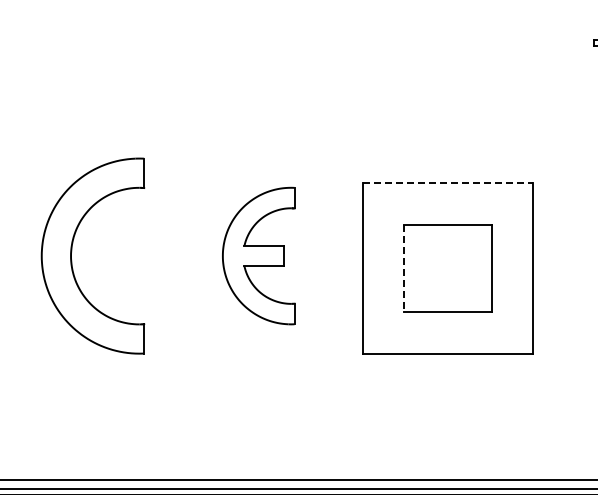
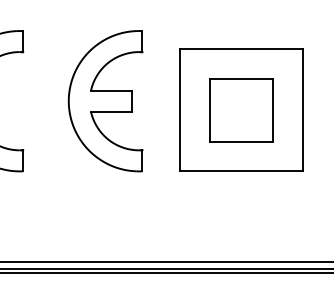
line: (448, 183) -> (242, 48), dashed -> solid
part: (258, 255) -> (105, 100), size x1.43
line: (404, 268) -> (210, 110), dashed -> solid

